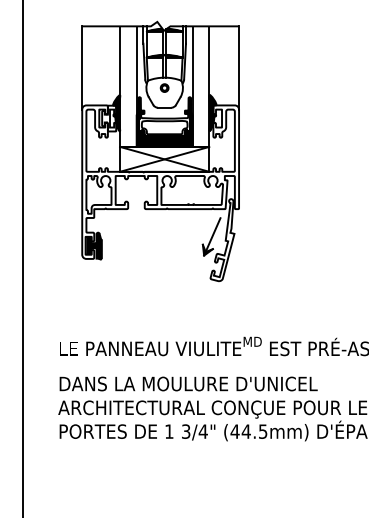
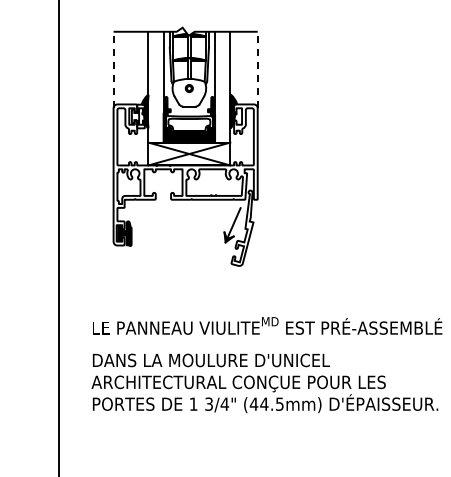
line: (82, 67) -> (113, 69), solid -> dashed
line: (238, 67) -> (257, 69), solid -> dashed

